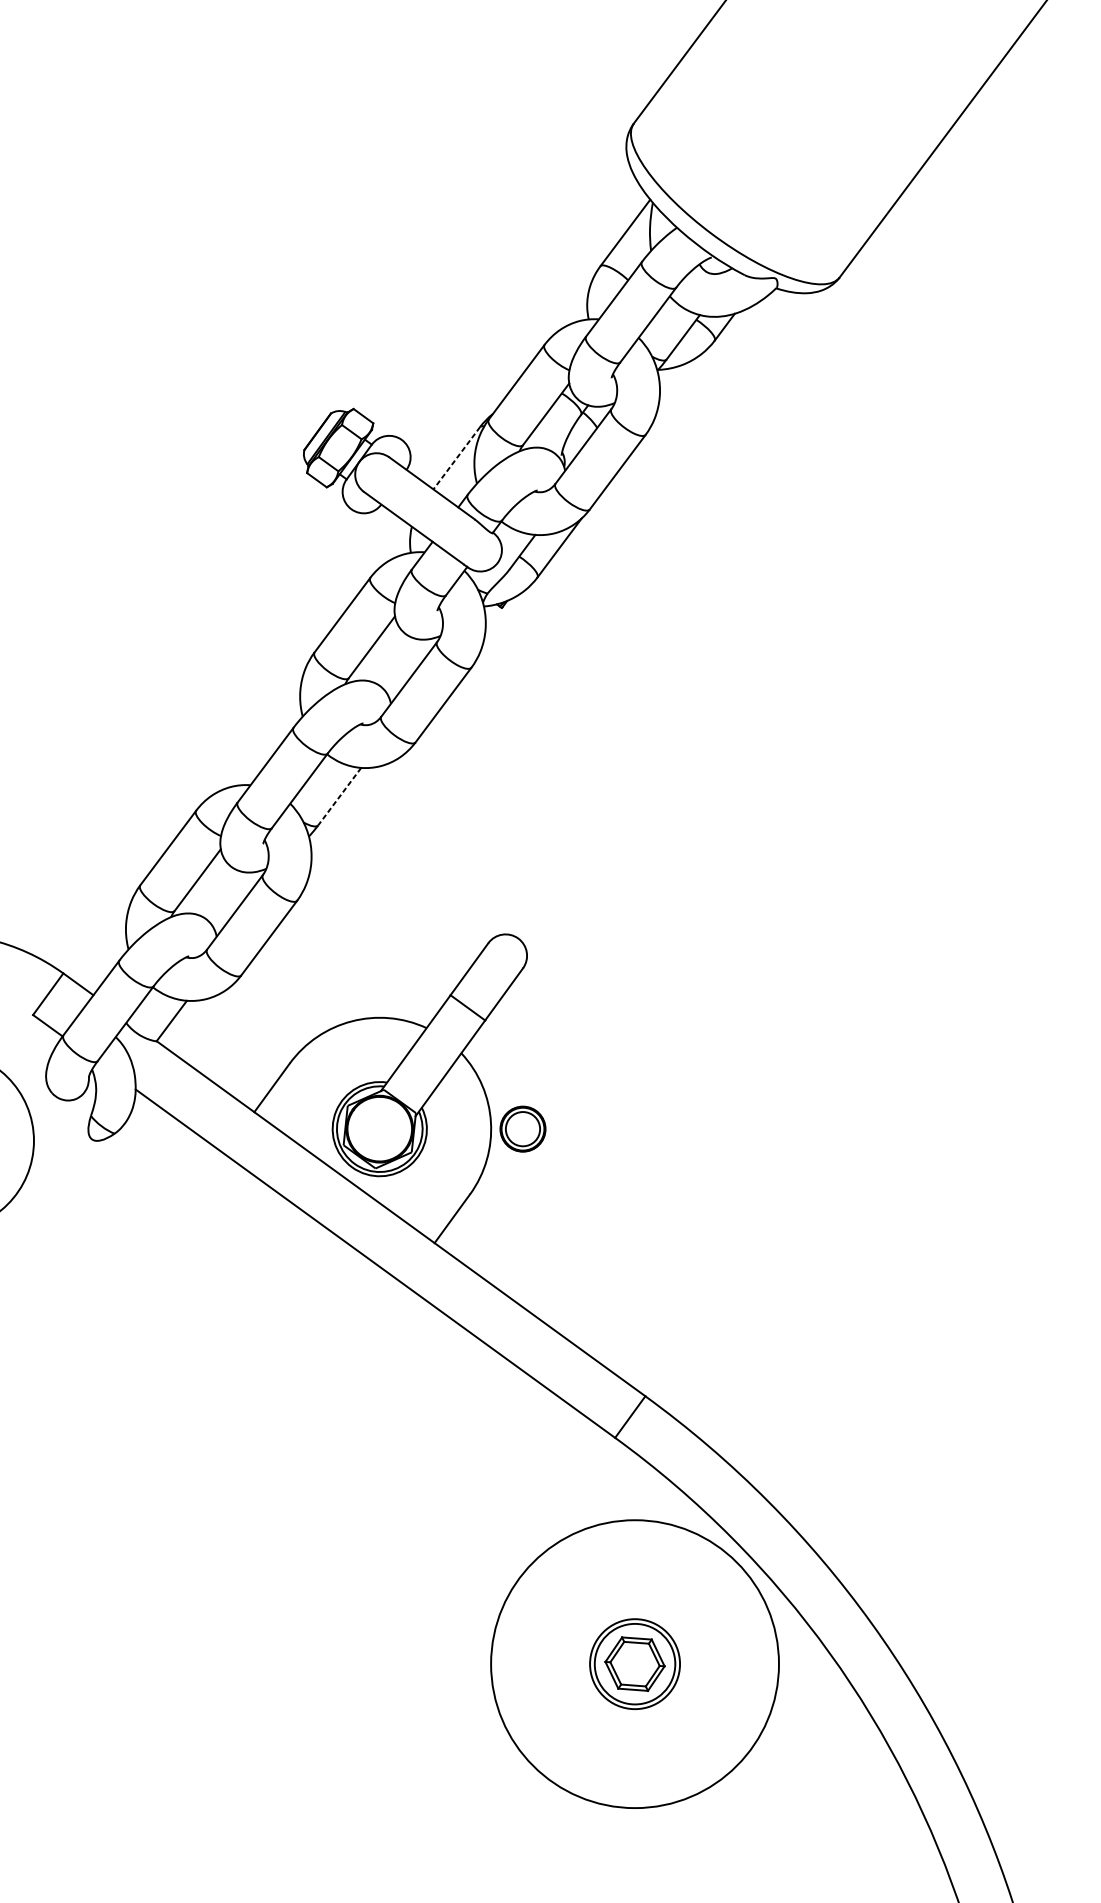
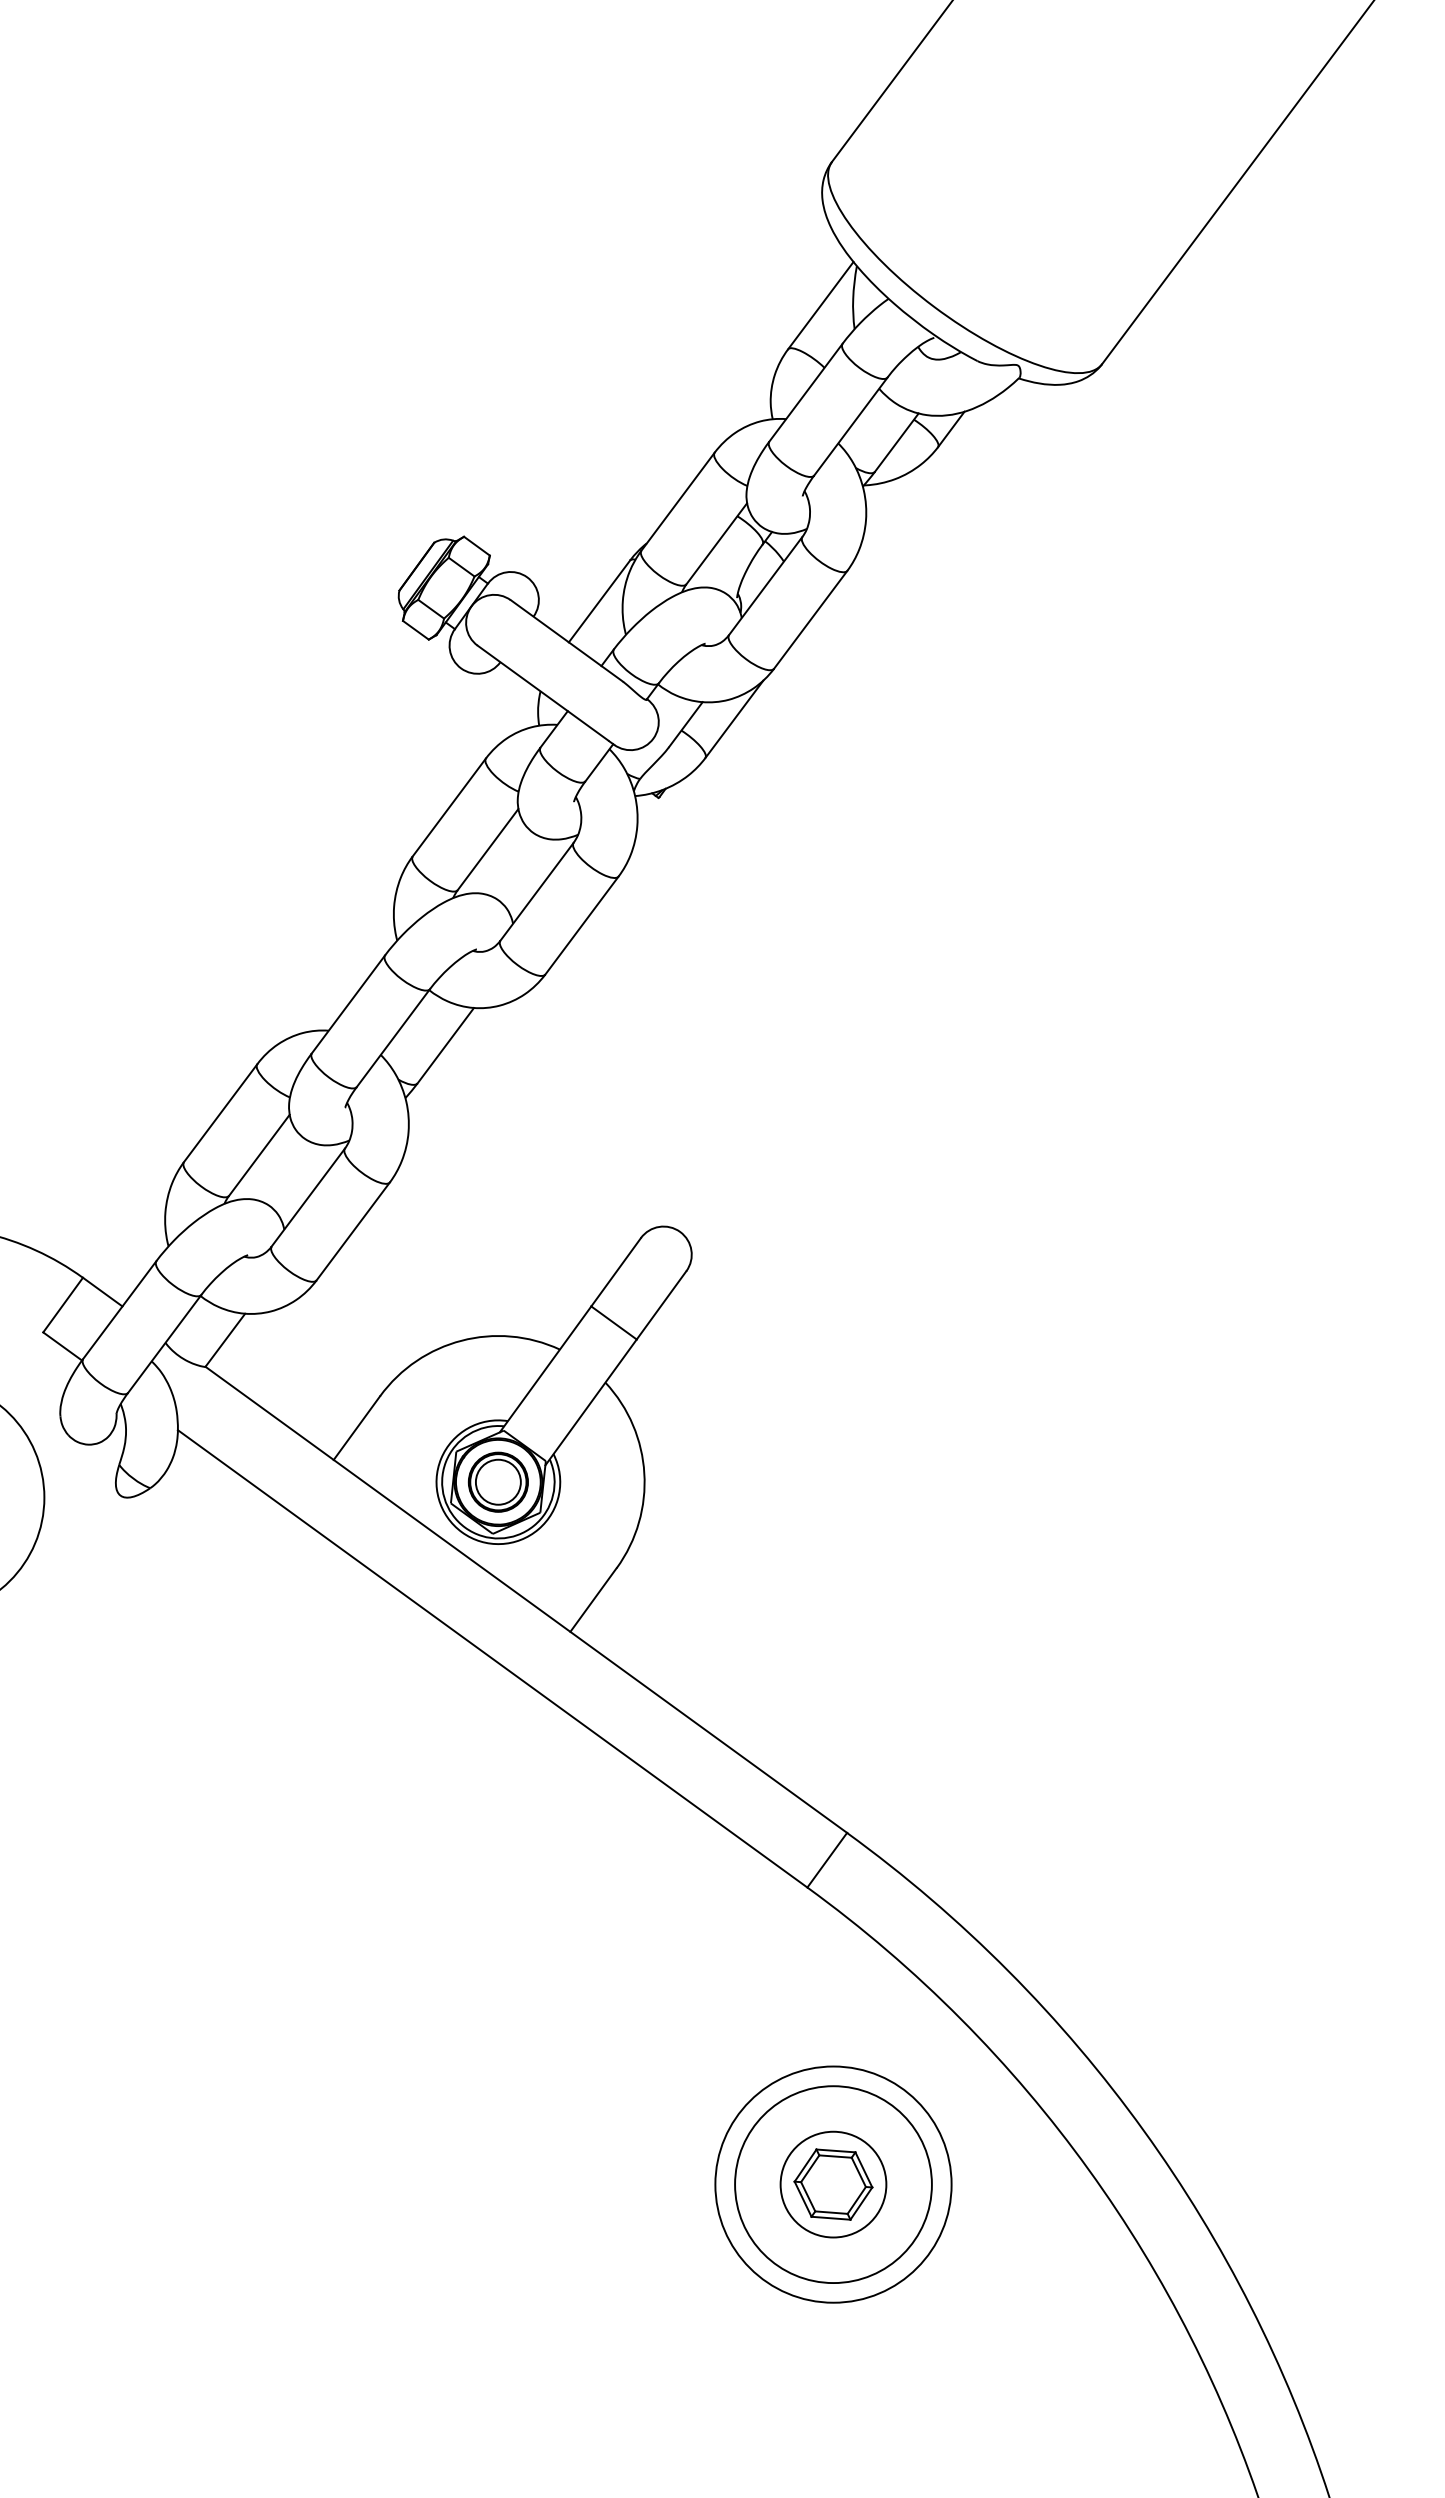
line: (456, 458) -> (599, 601), dashed -> solid
line: (339, 797) -> (445, 1046), dashed -> solid
part: (522, 1128) -> (497, 1481), moved
circle: (635, 1664) -> (833, 2184), size x0.62
circle: (635, 1664) -> (833, 2184), size x1.67

